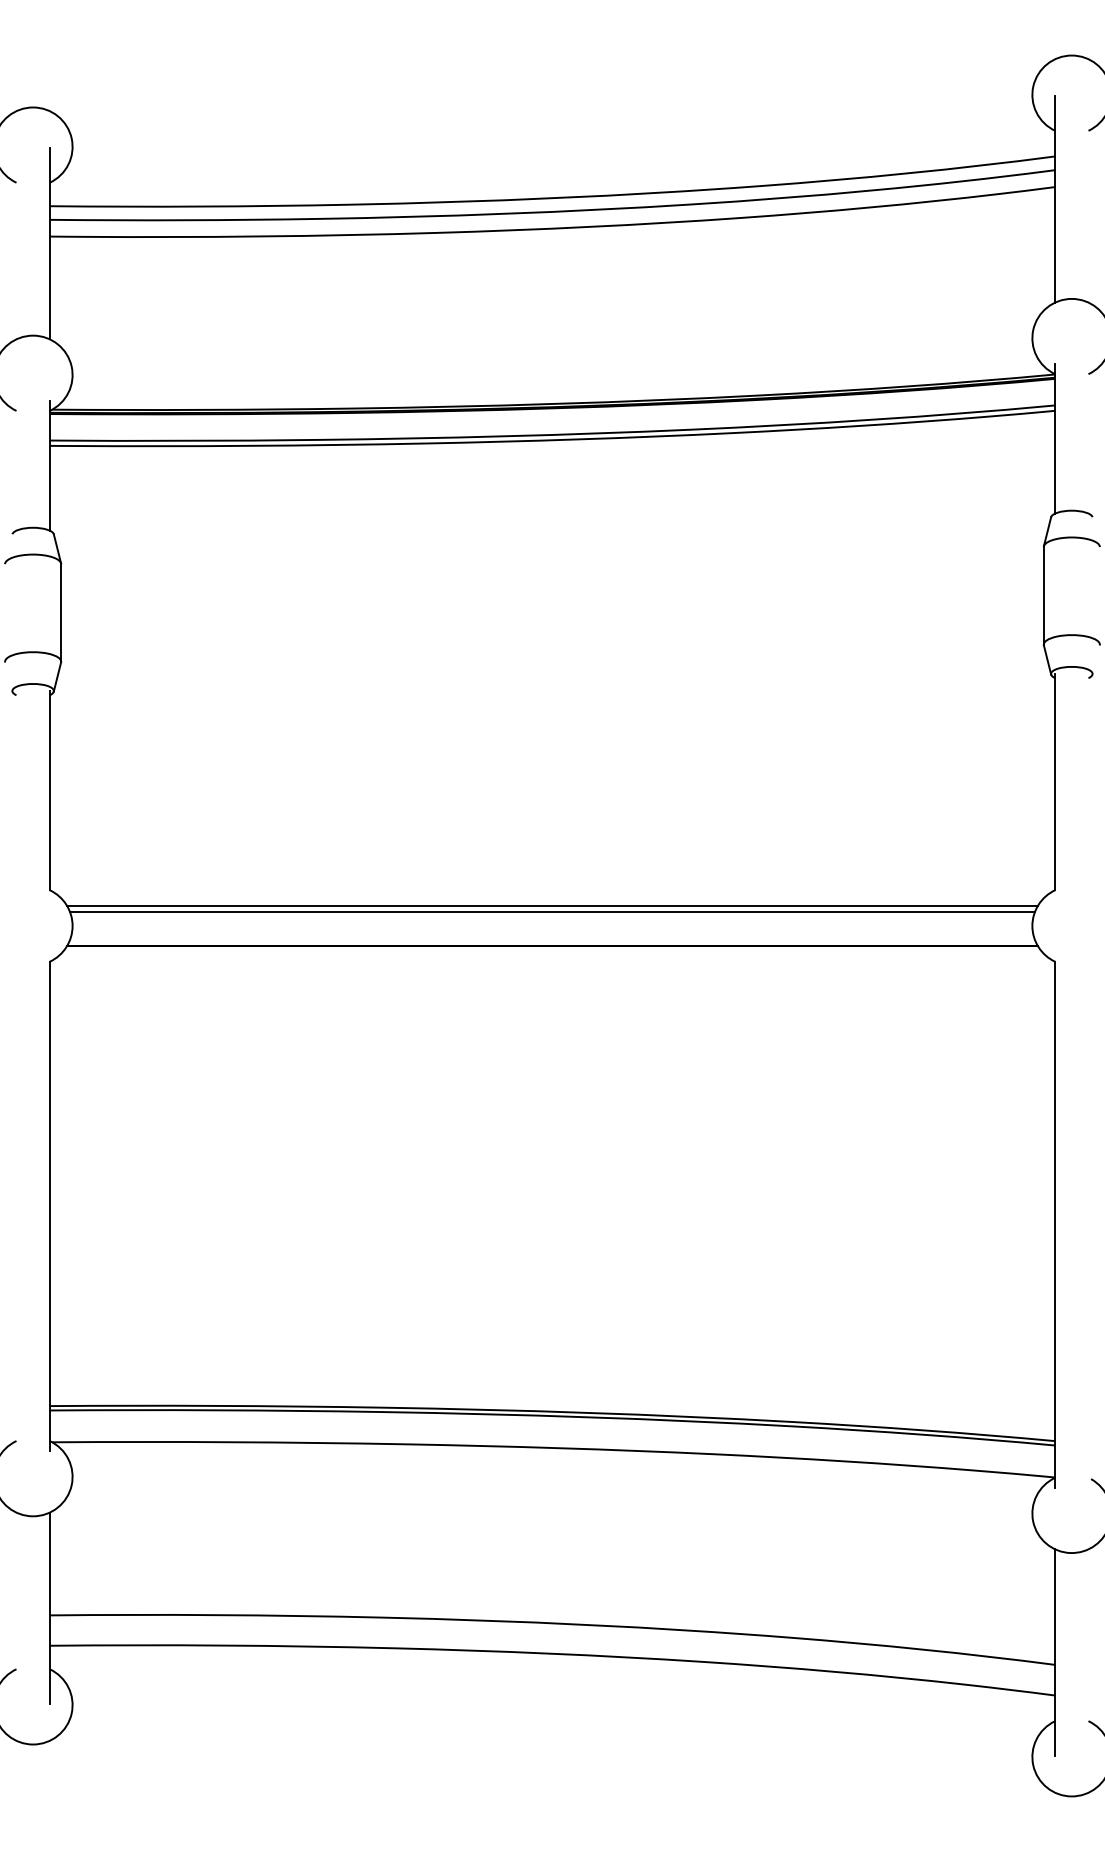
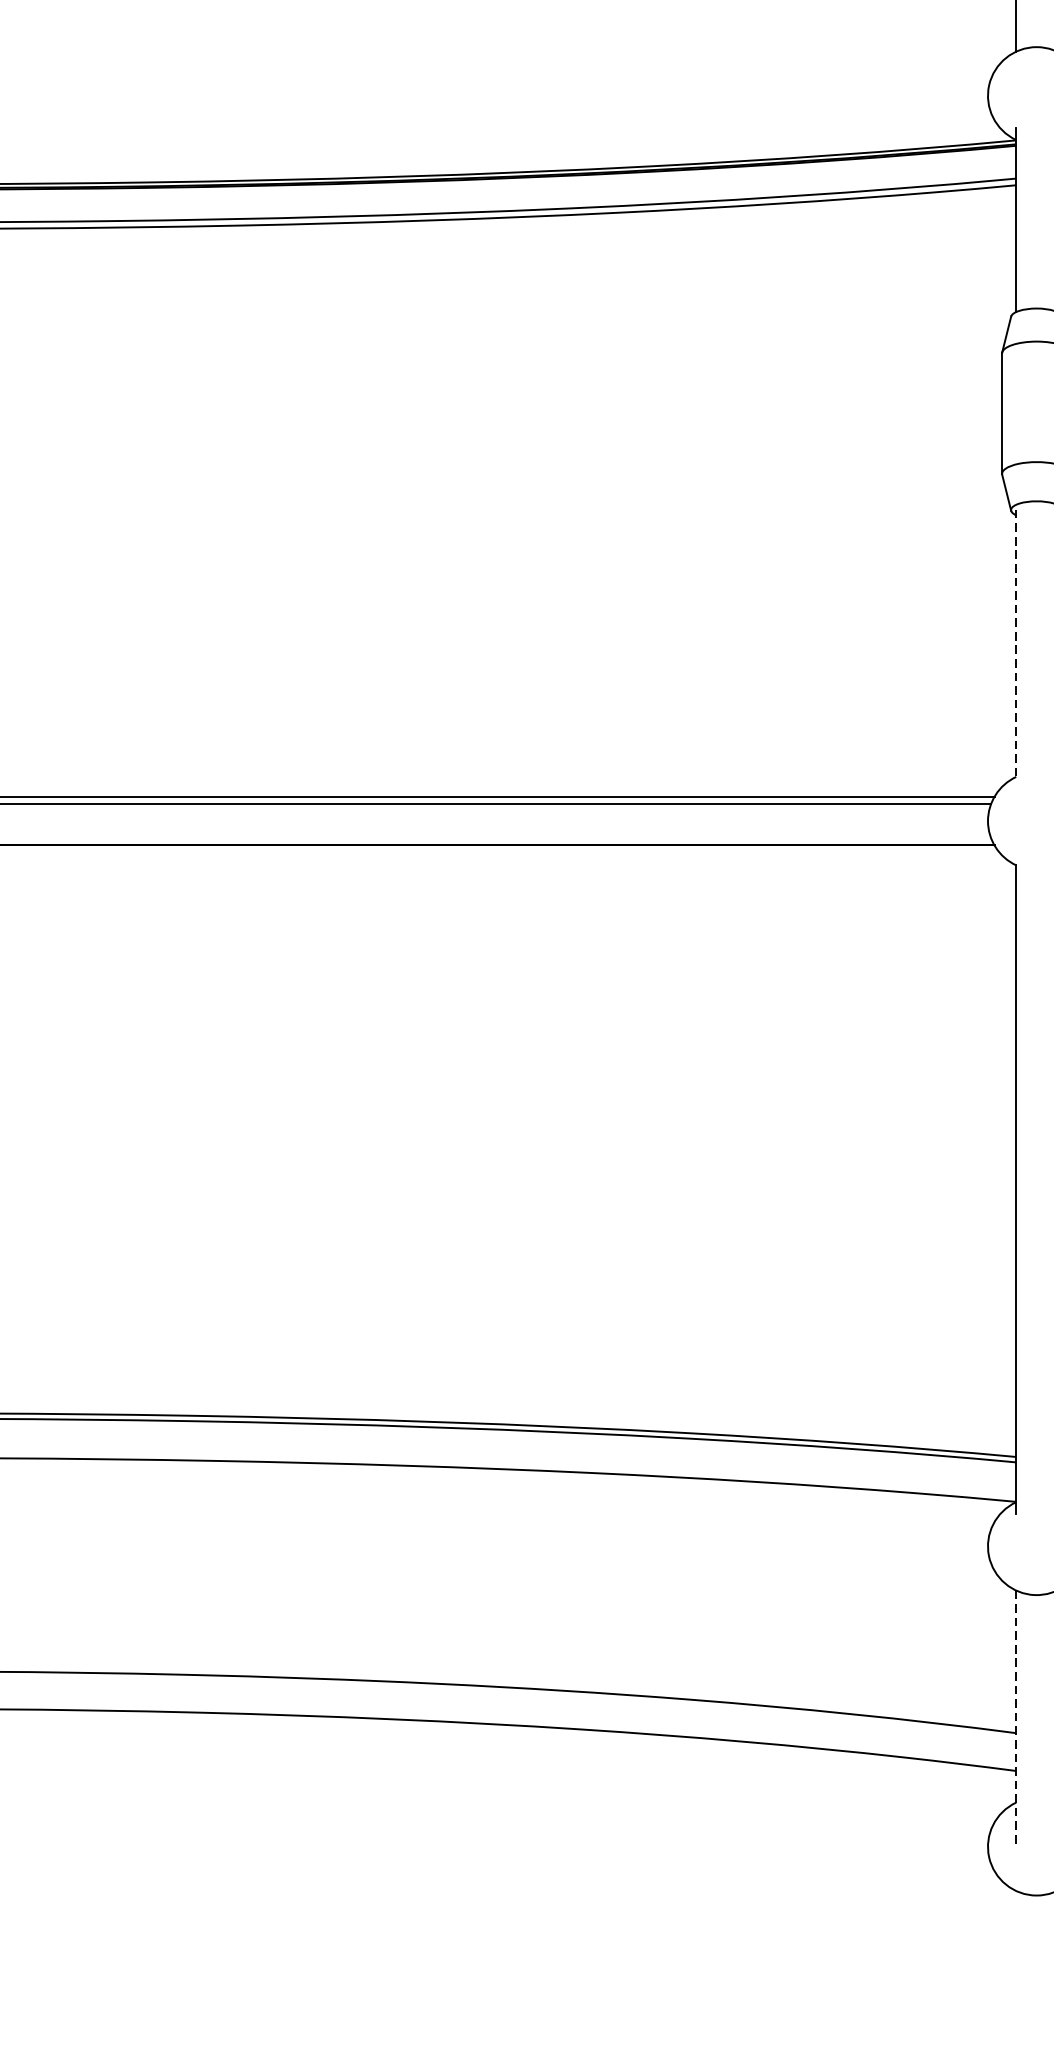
line: (1055, 782) -> (1016, 644), solid -> dashed
line: (1055, 1653) -> (1016, 1719), solid -> dashed

